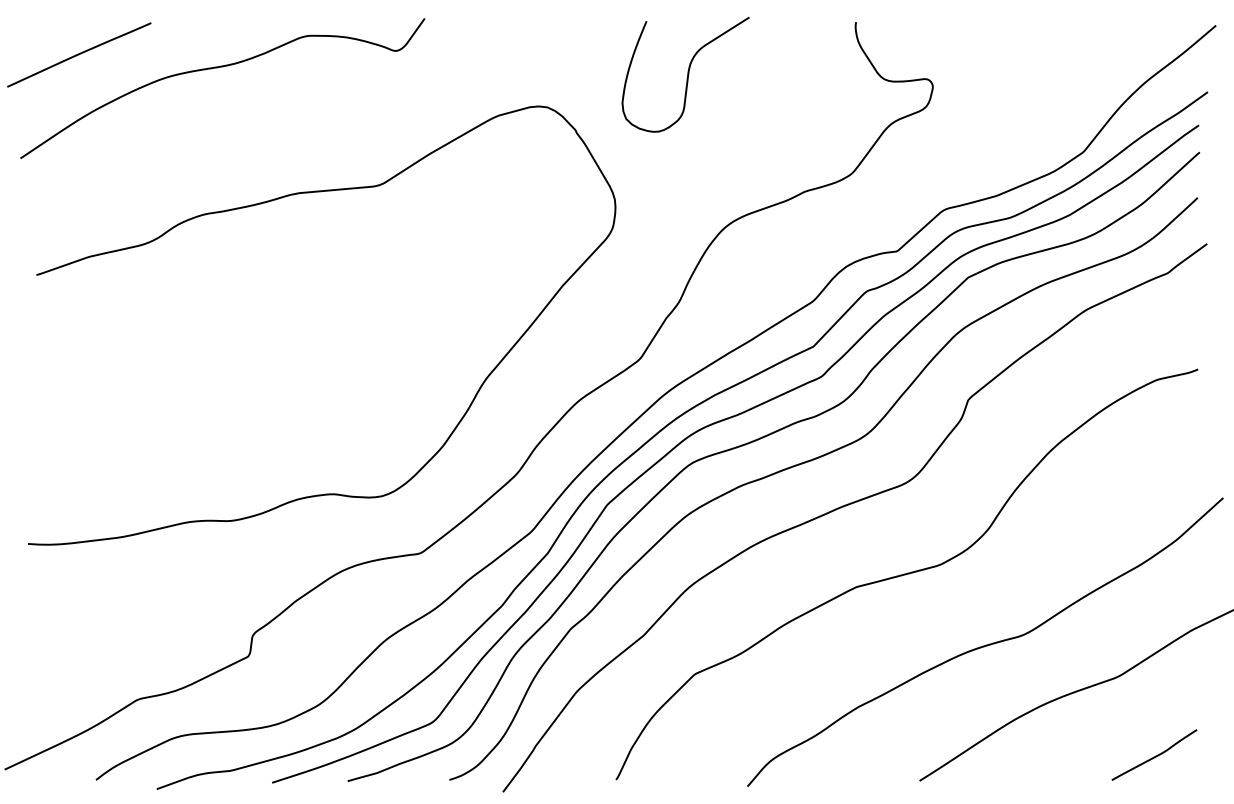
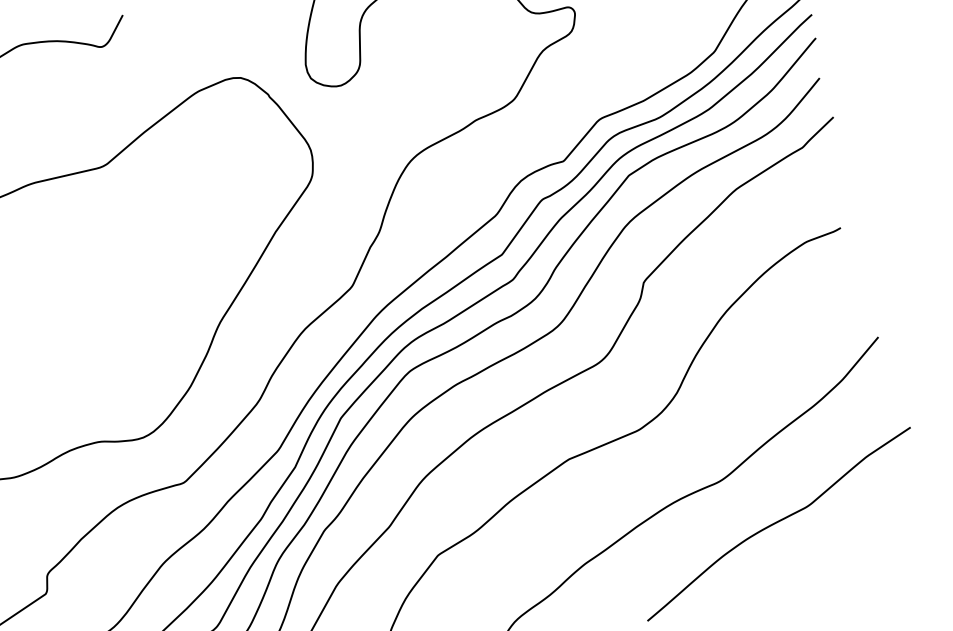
curve: (1155, 755) -> (850, 570), removed

